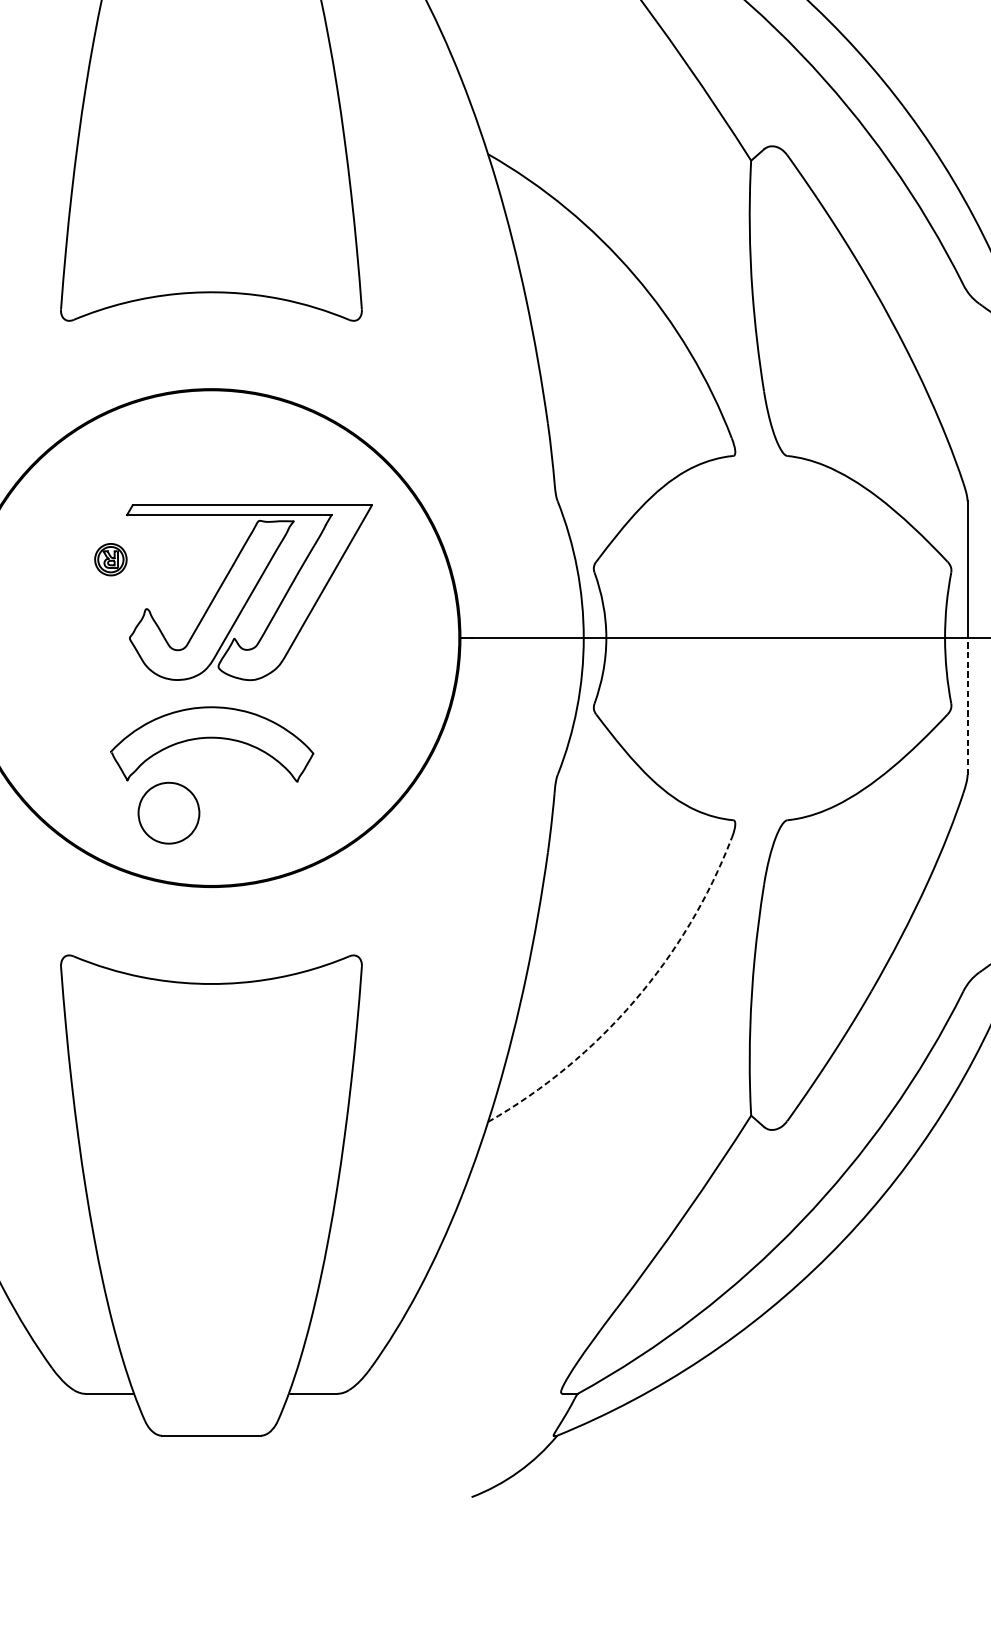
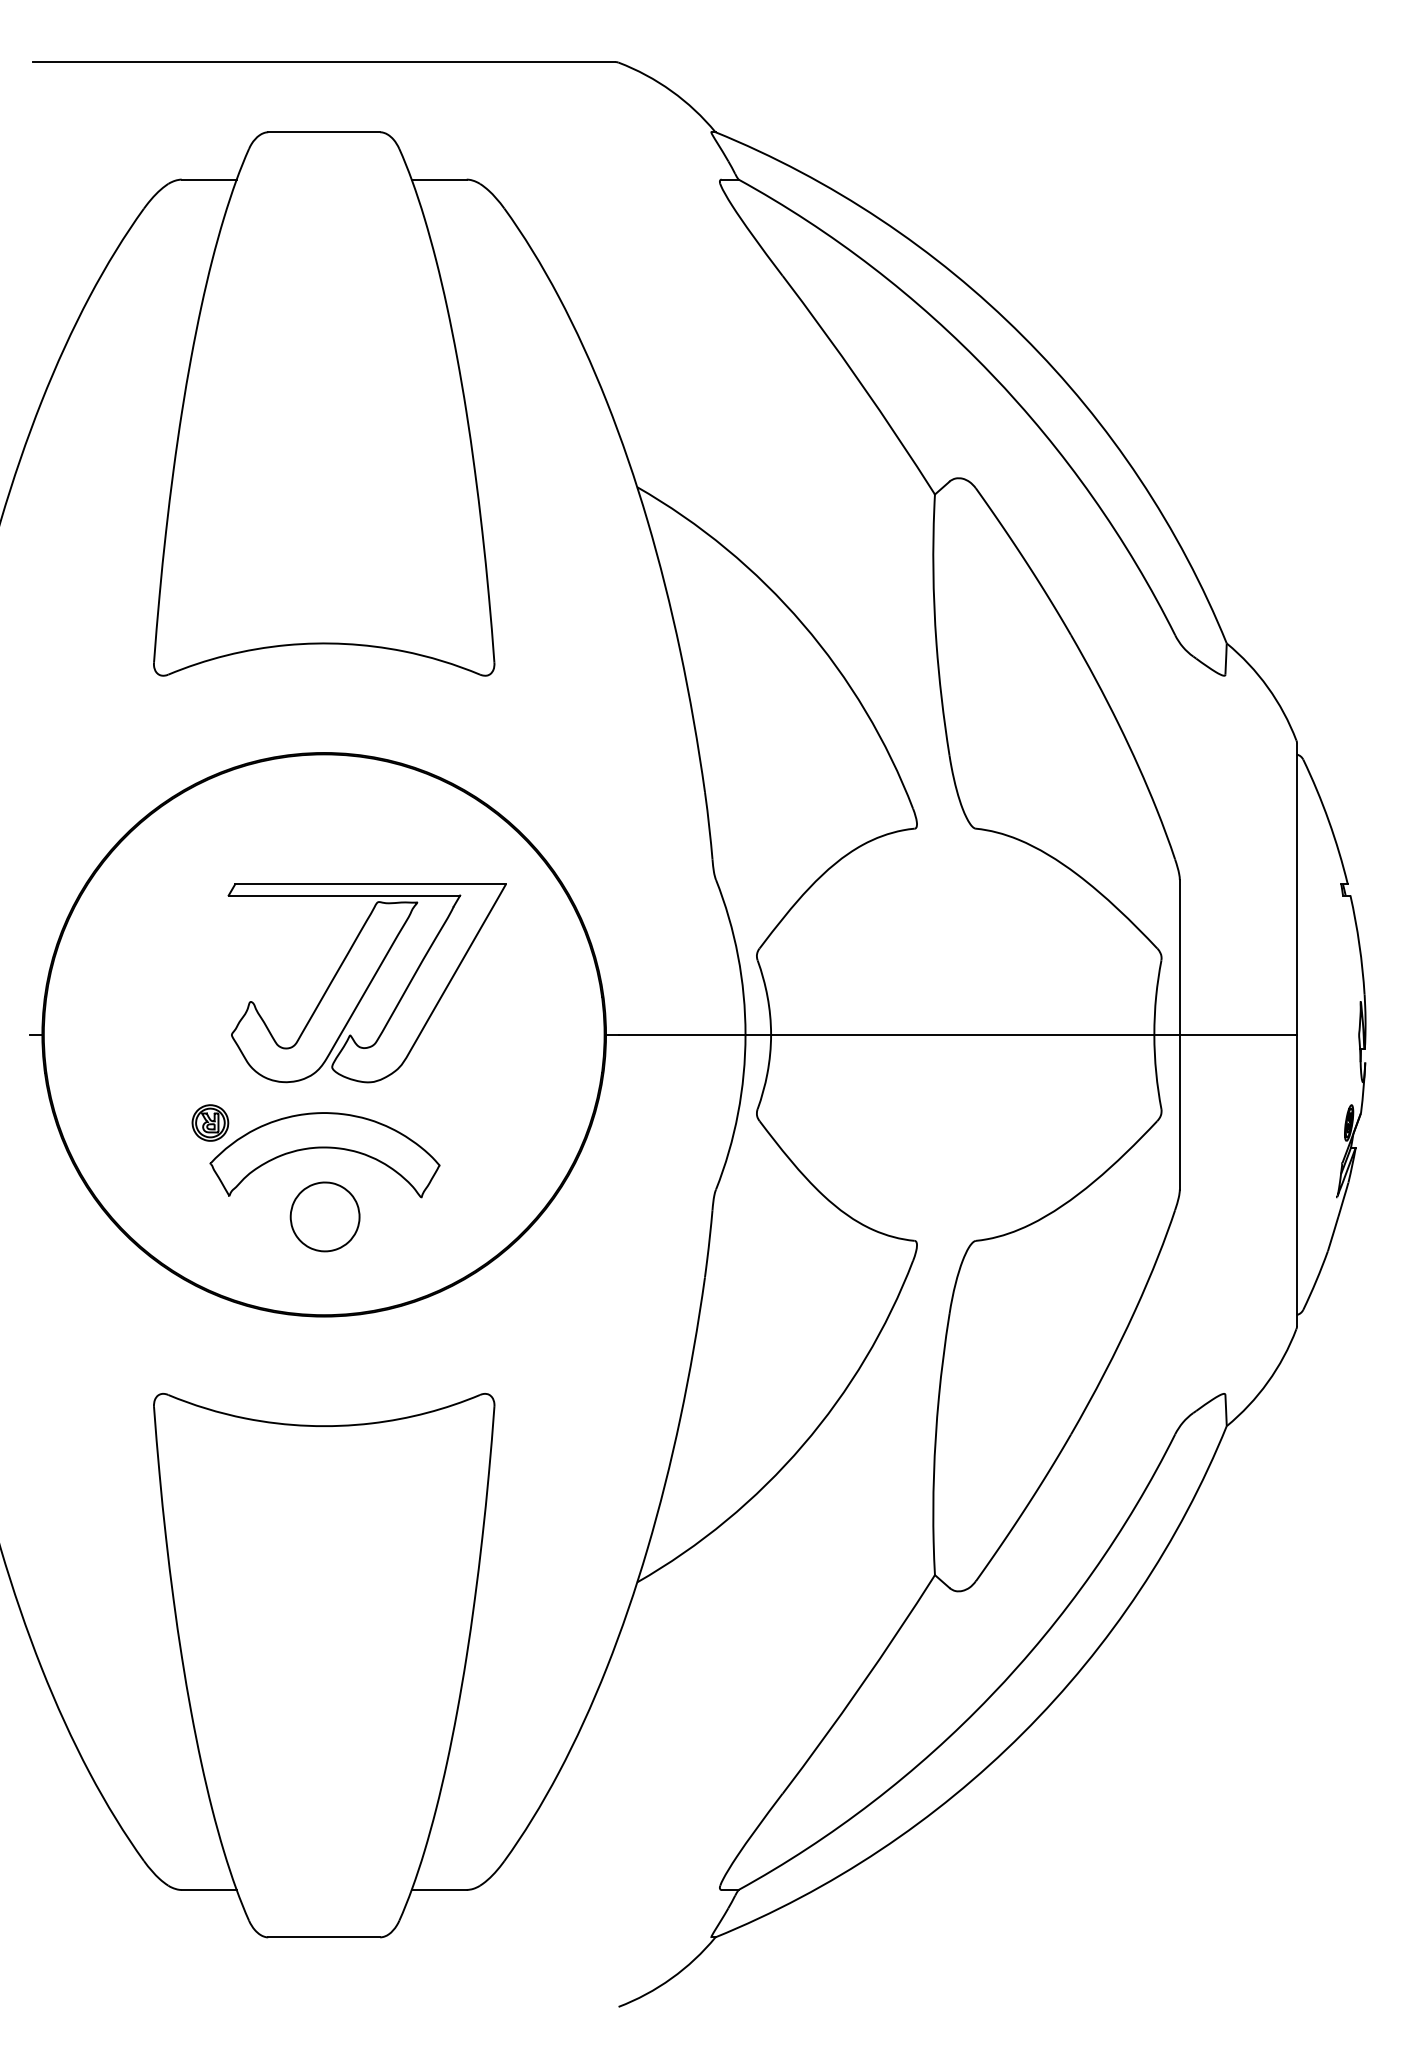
part: (110, 559) -> (210, 1122), moved
line: (967, 705) -> (1179, 1111), dashed -> solid
part: (168, 812) -> (324, 1216), moved
arc: (634, 1001) -> (802, 1445), dashed -> solid

